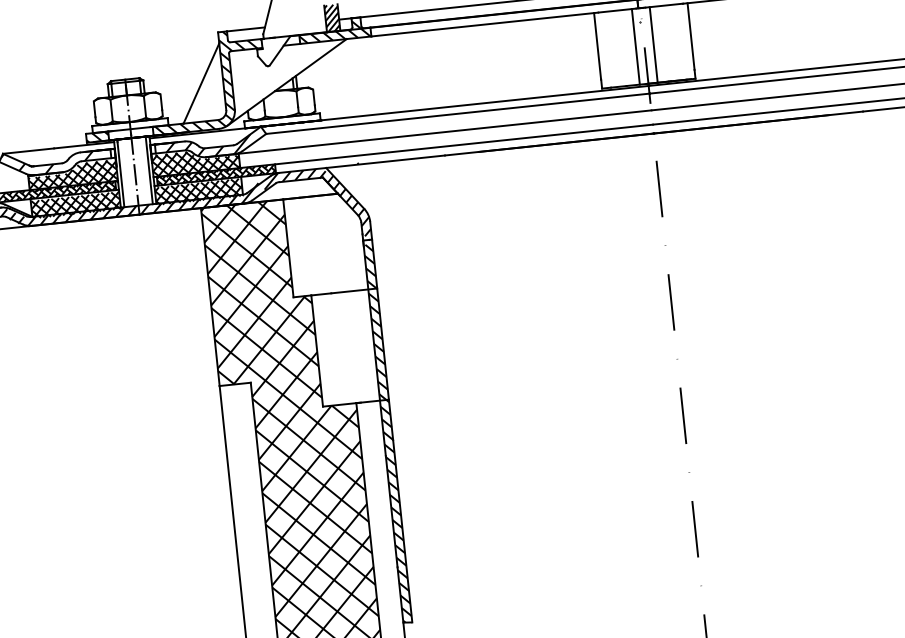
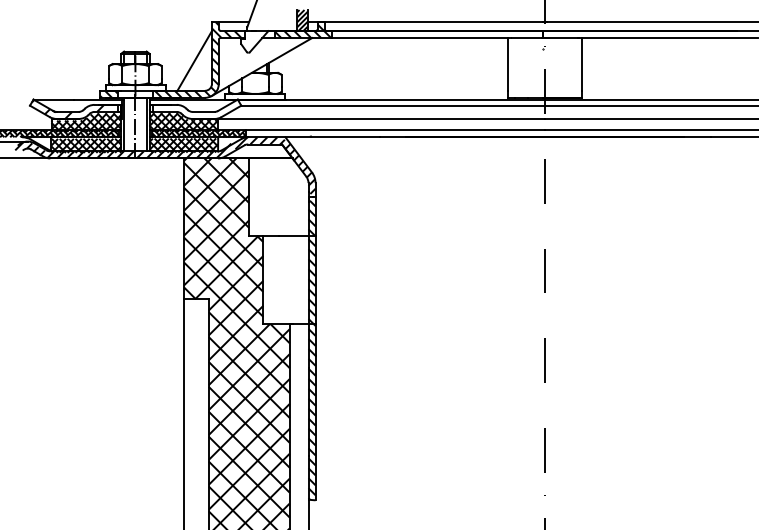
line: (654, 44) -> (552, 67), removed
line: (636, 46) -> (538, 67), removed
hatch: (202, 148) -> (190, 111), removed

